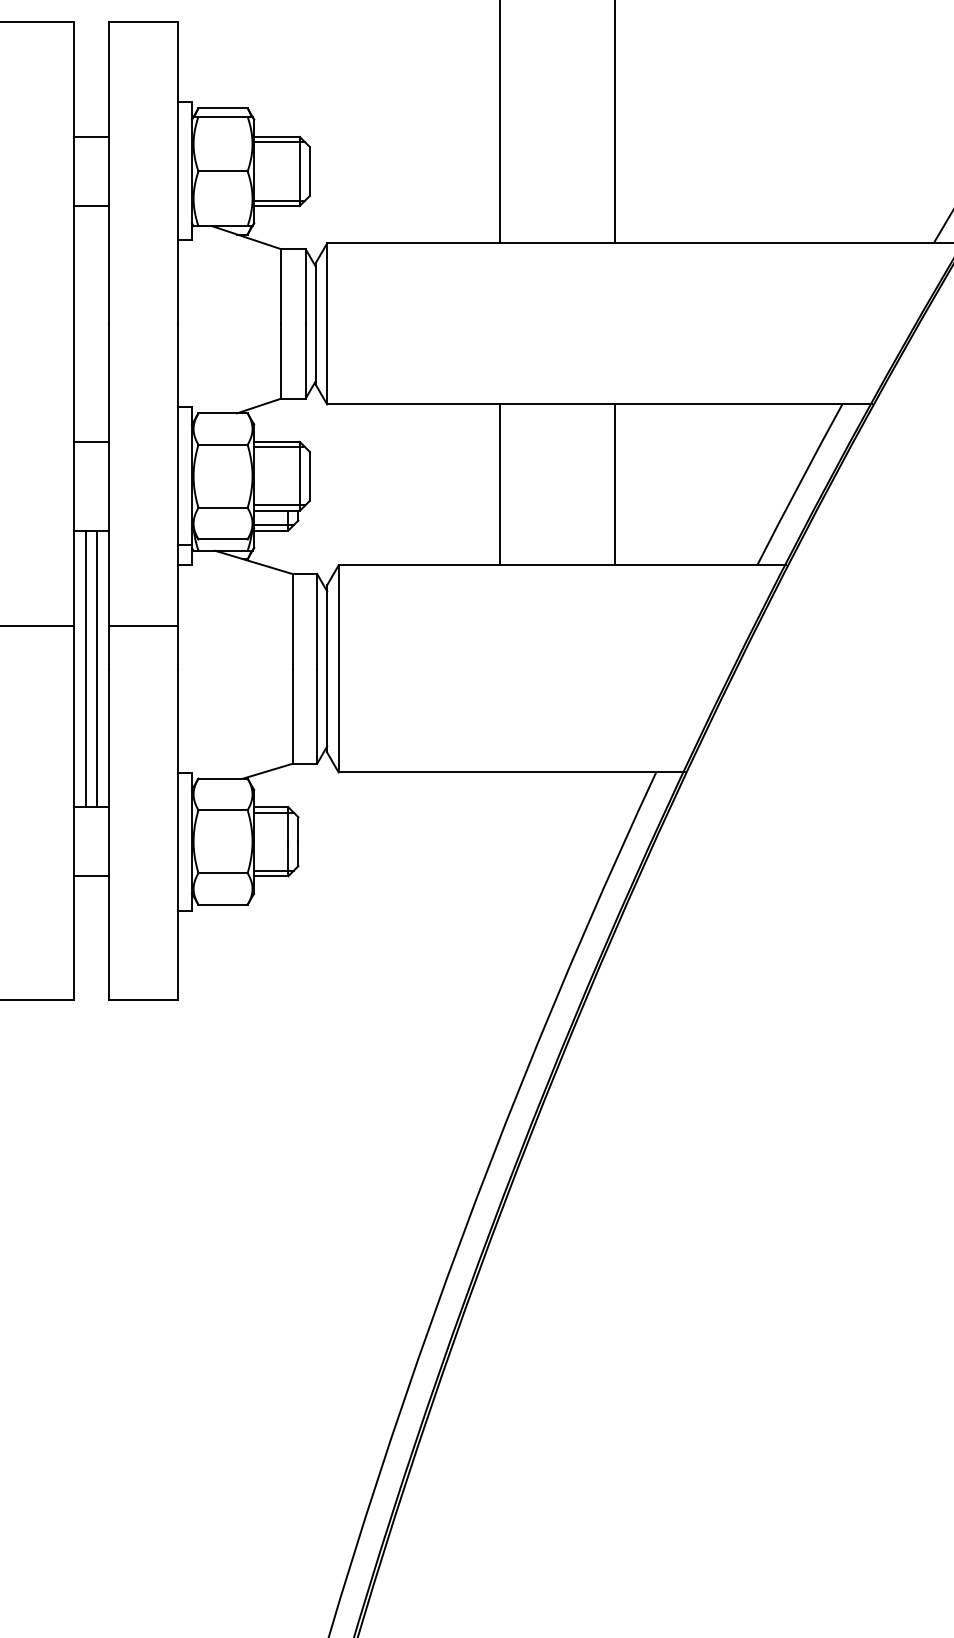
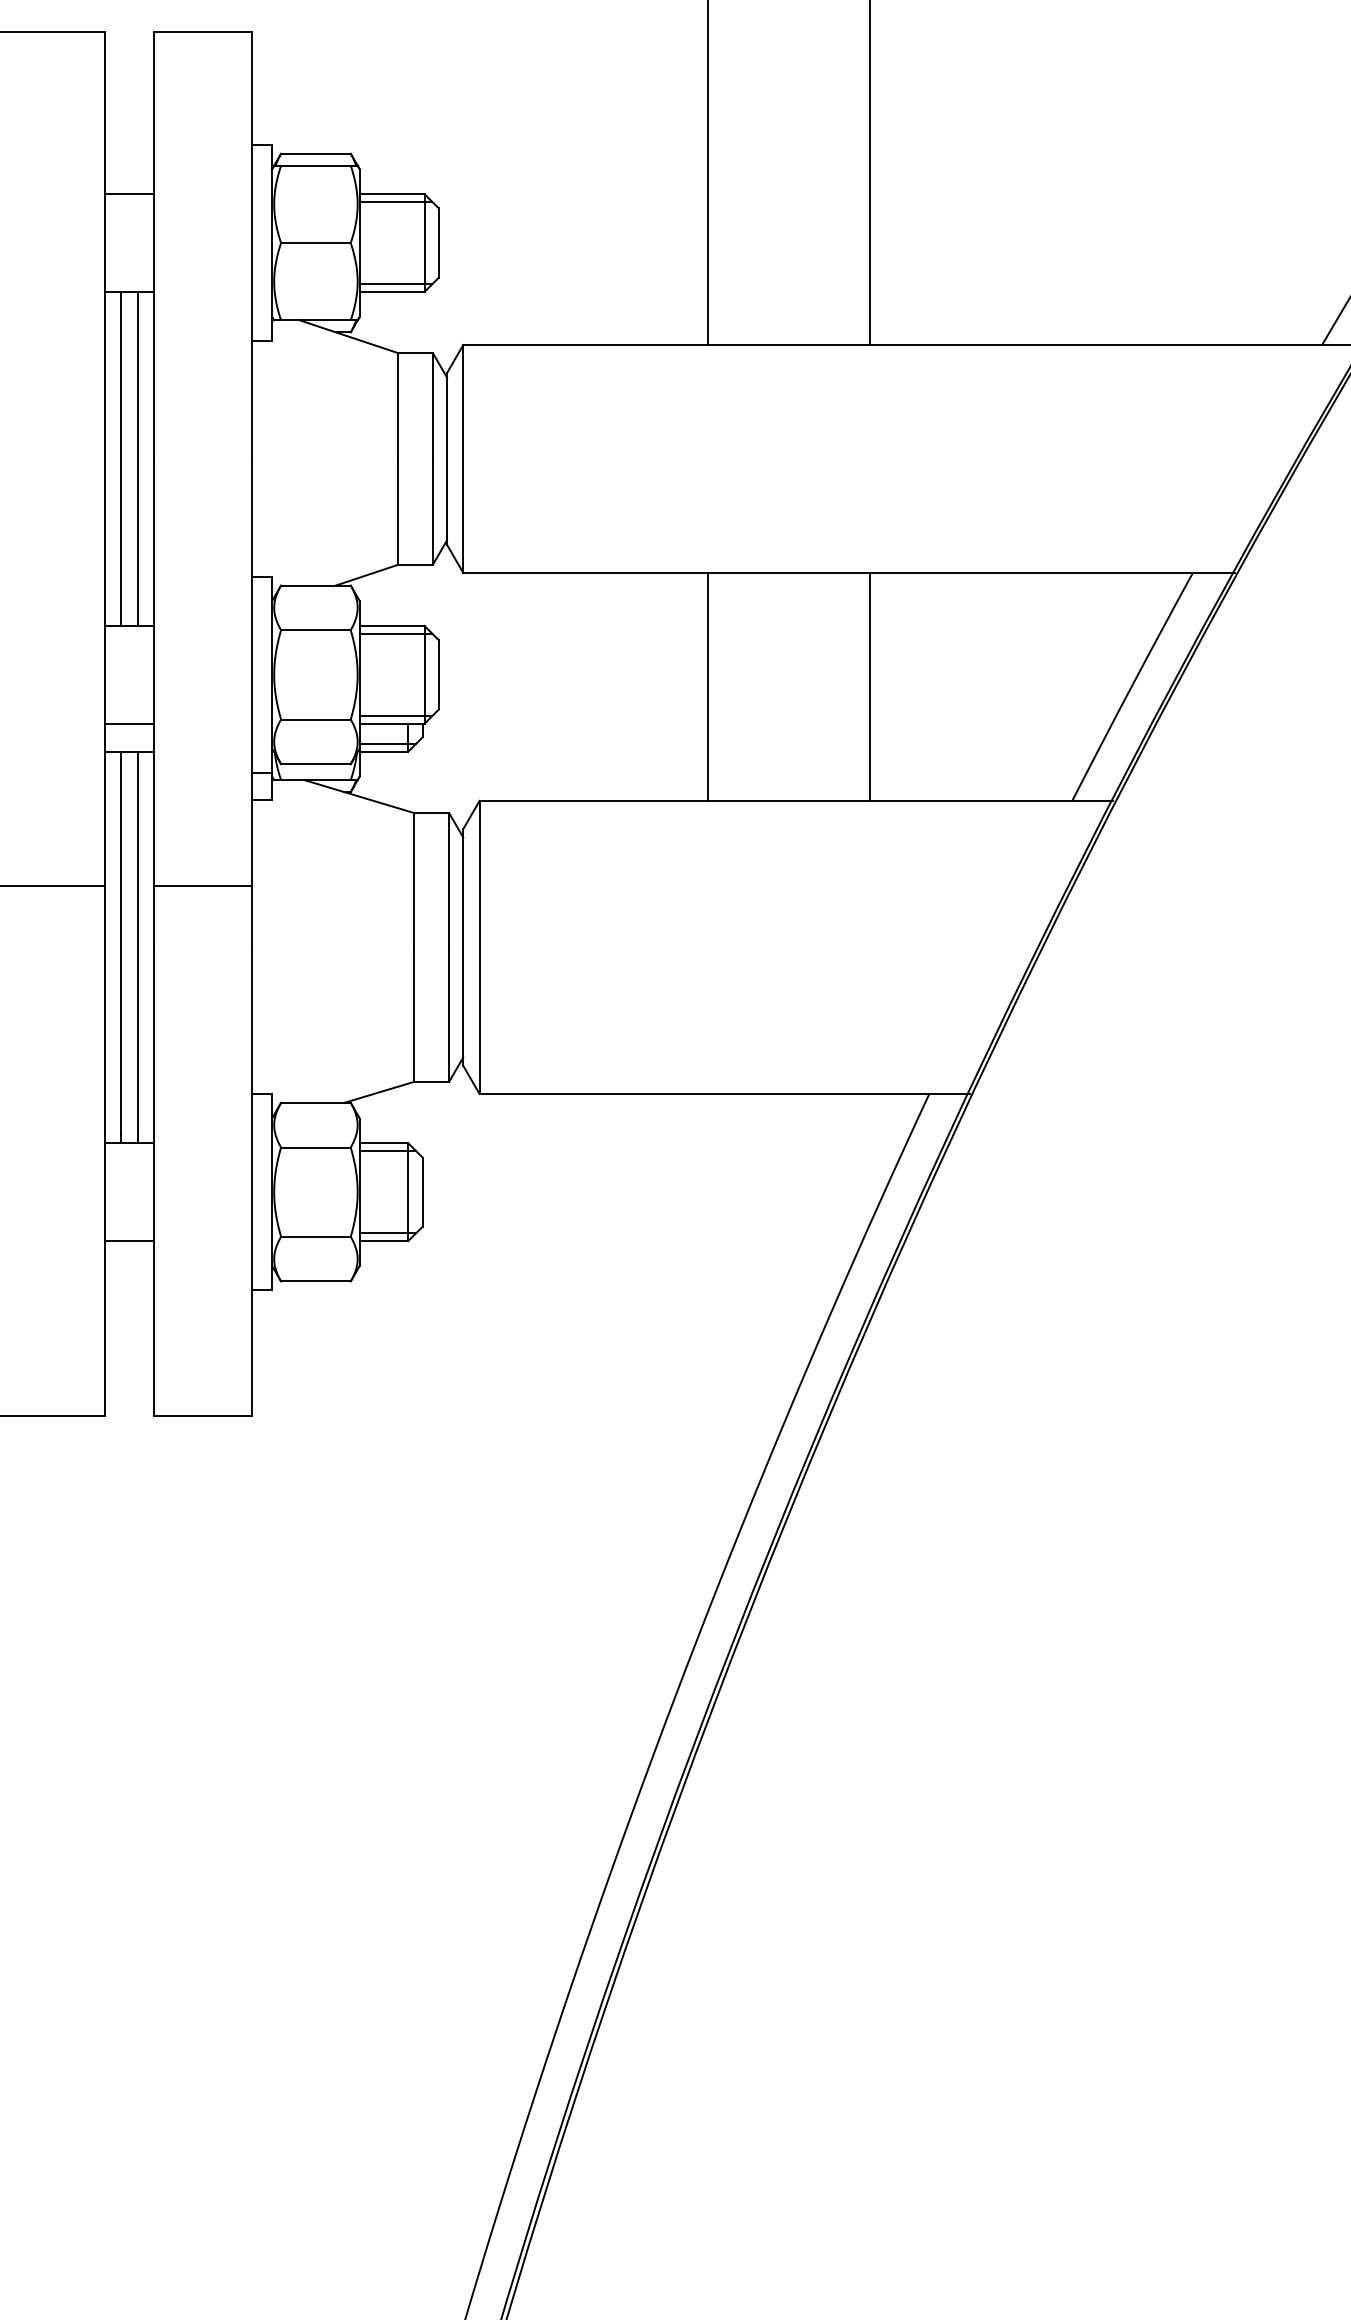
line: (85, 323) -> (121, 458), added
line: (97, 323) -> (137, 458), added
line: (91, 510) -> (129, 723), added

